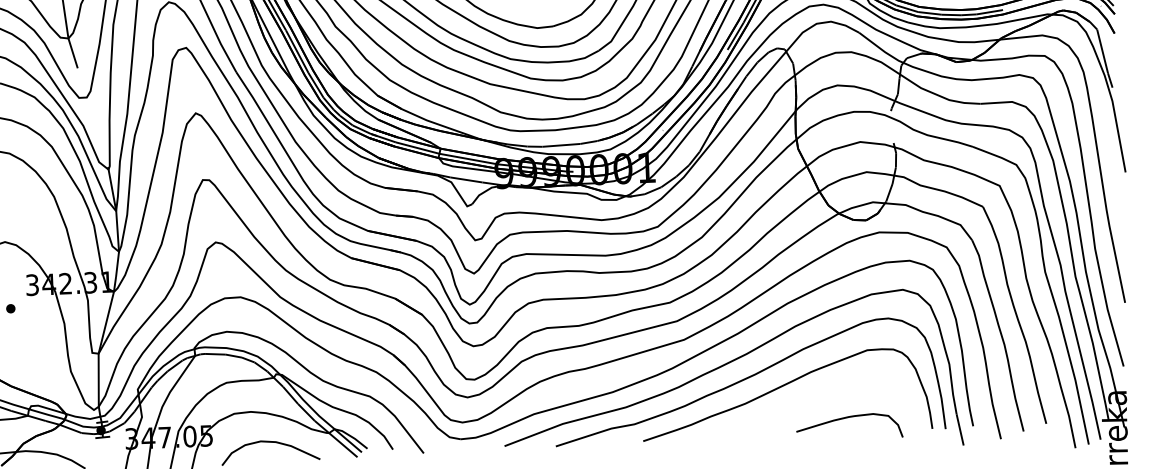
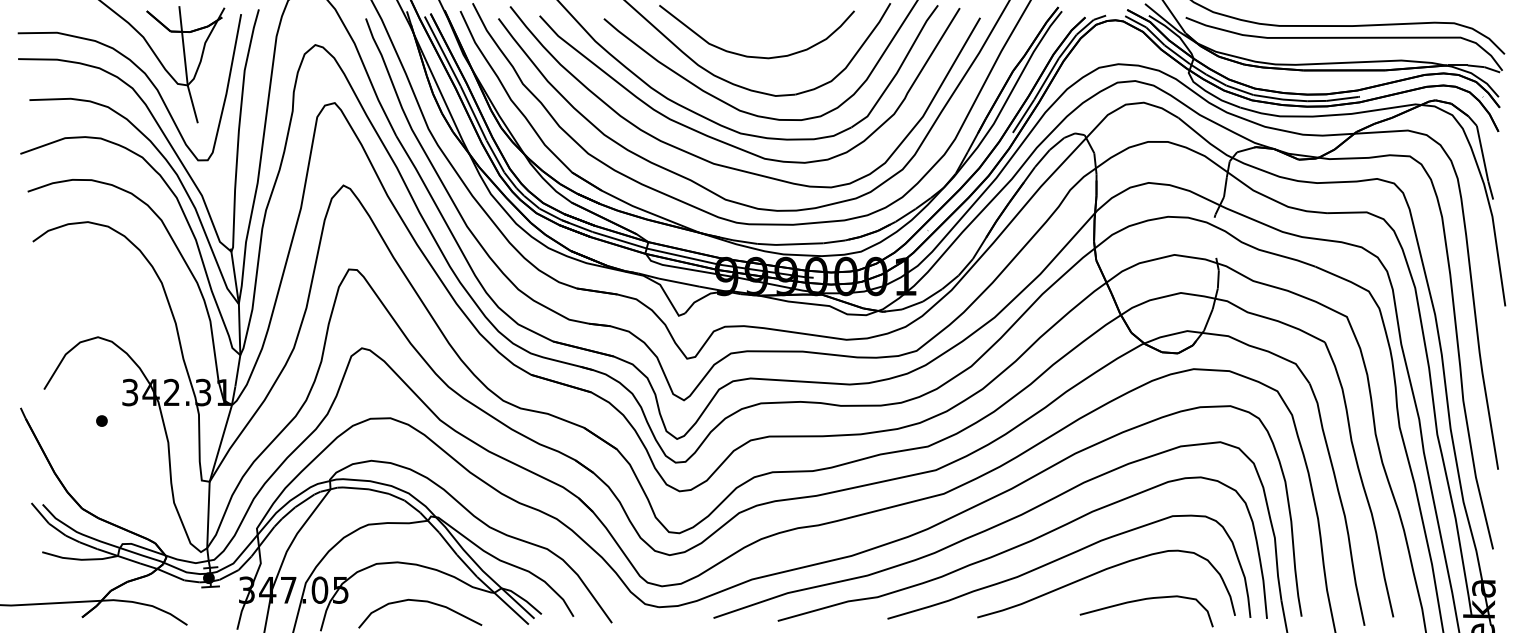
curve: (812, 397) -> (1101, 572), added

